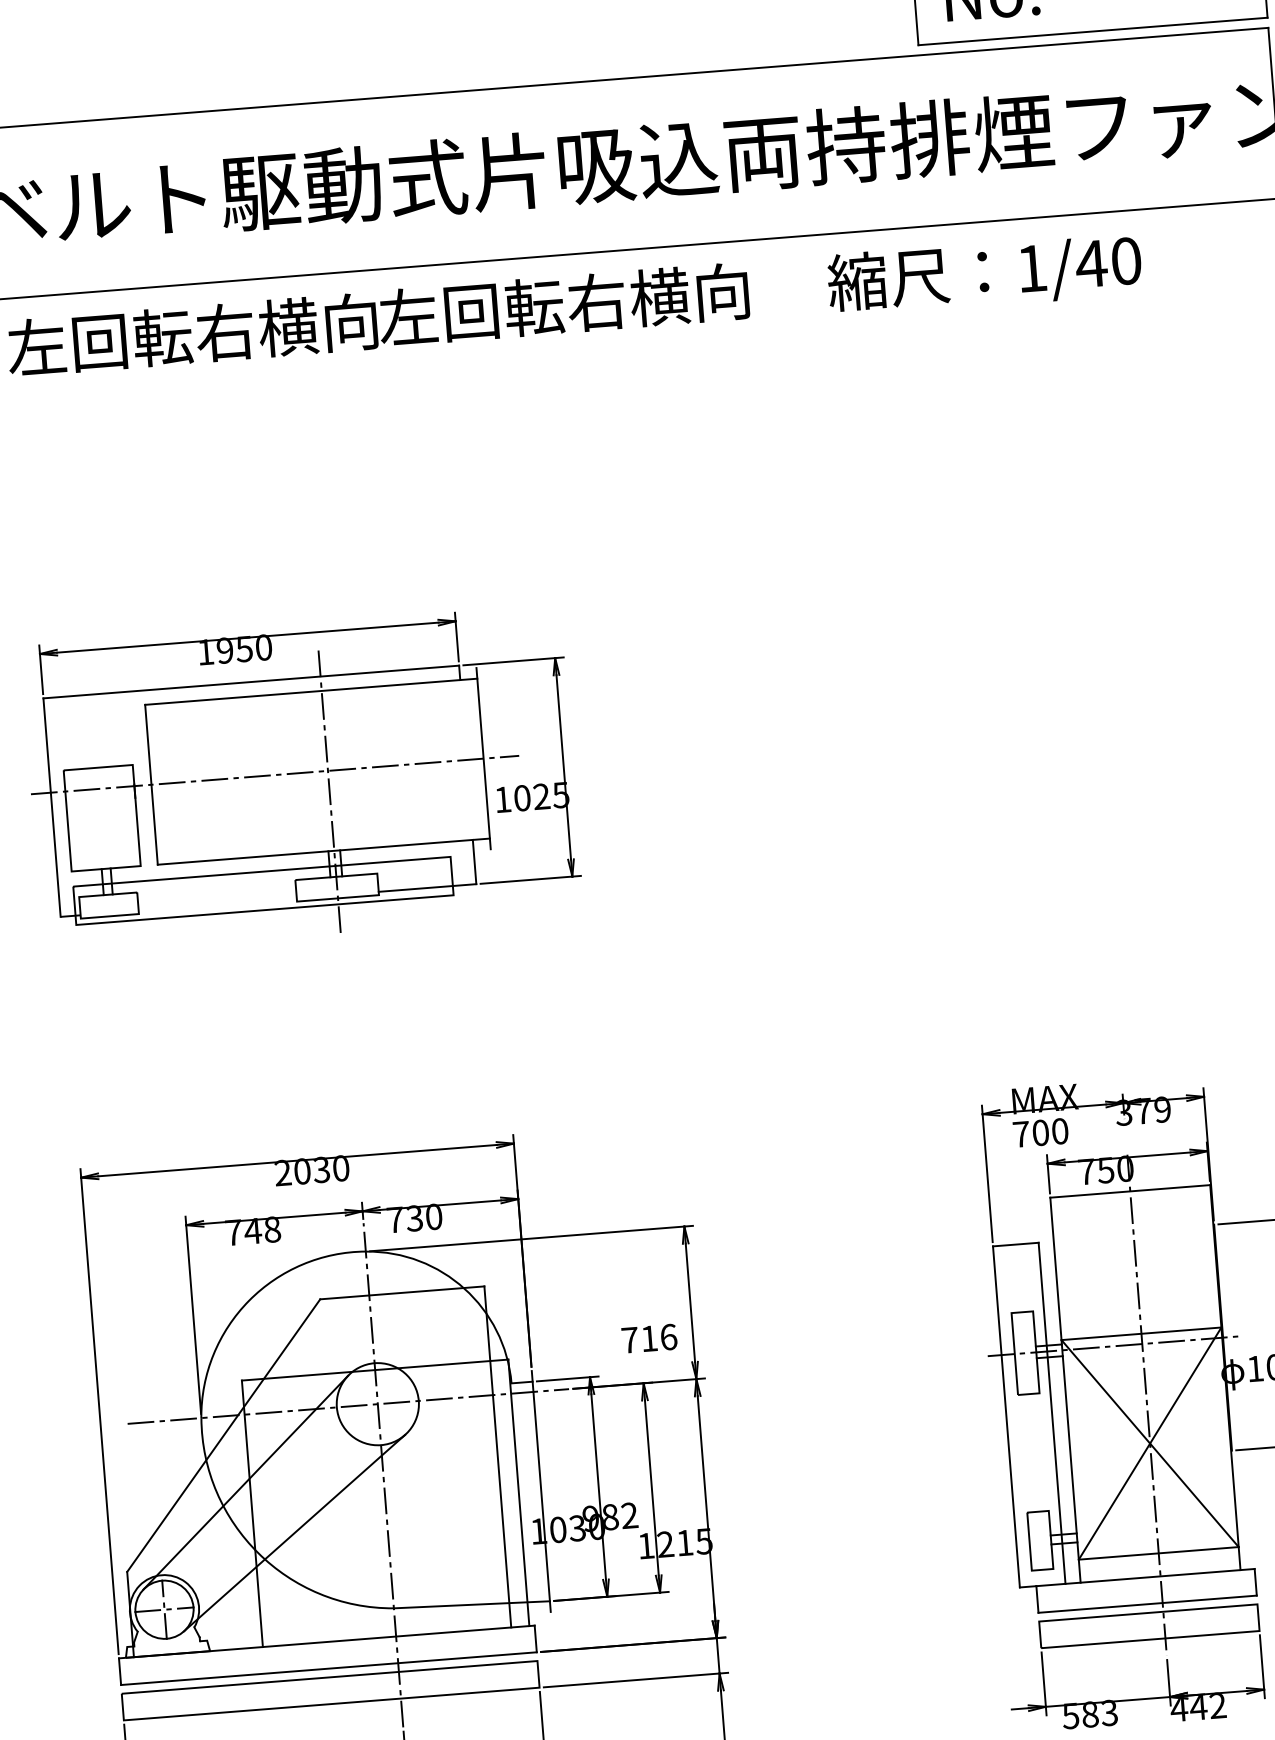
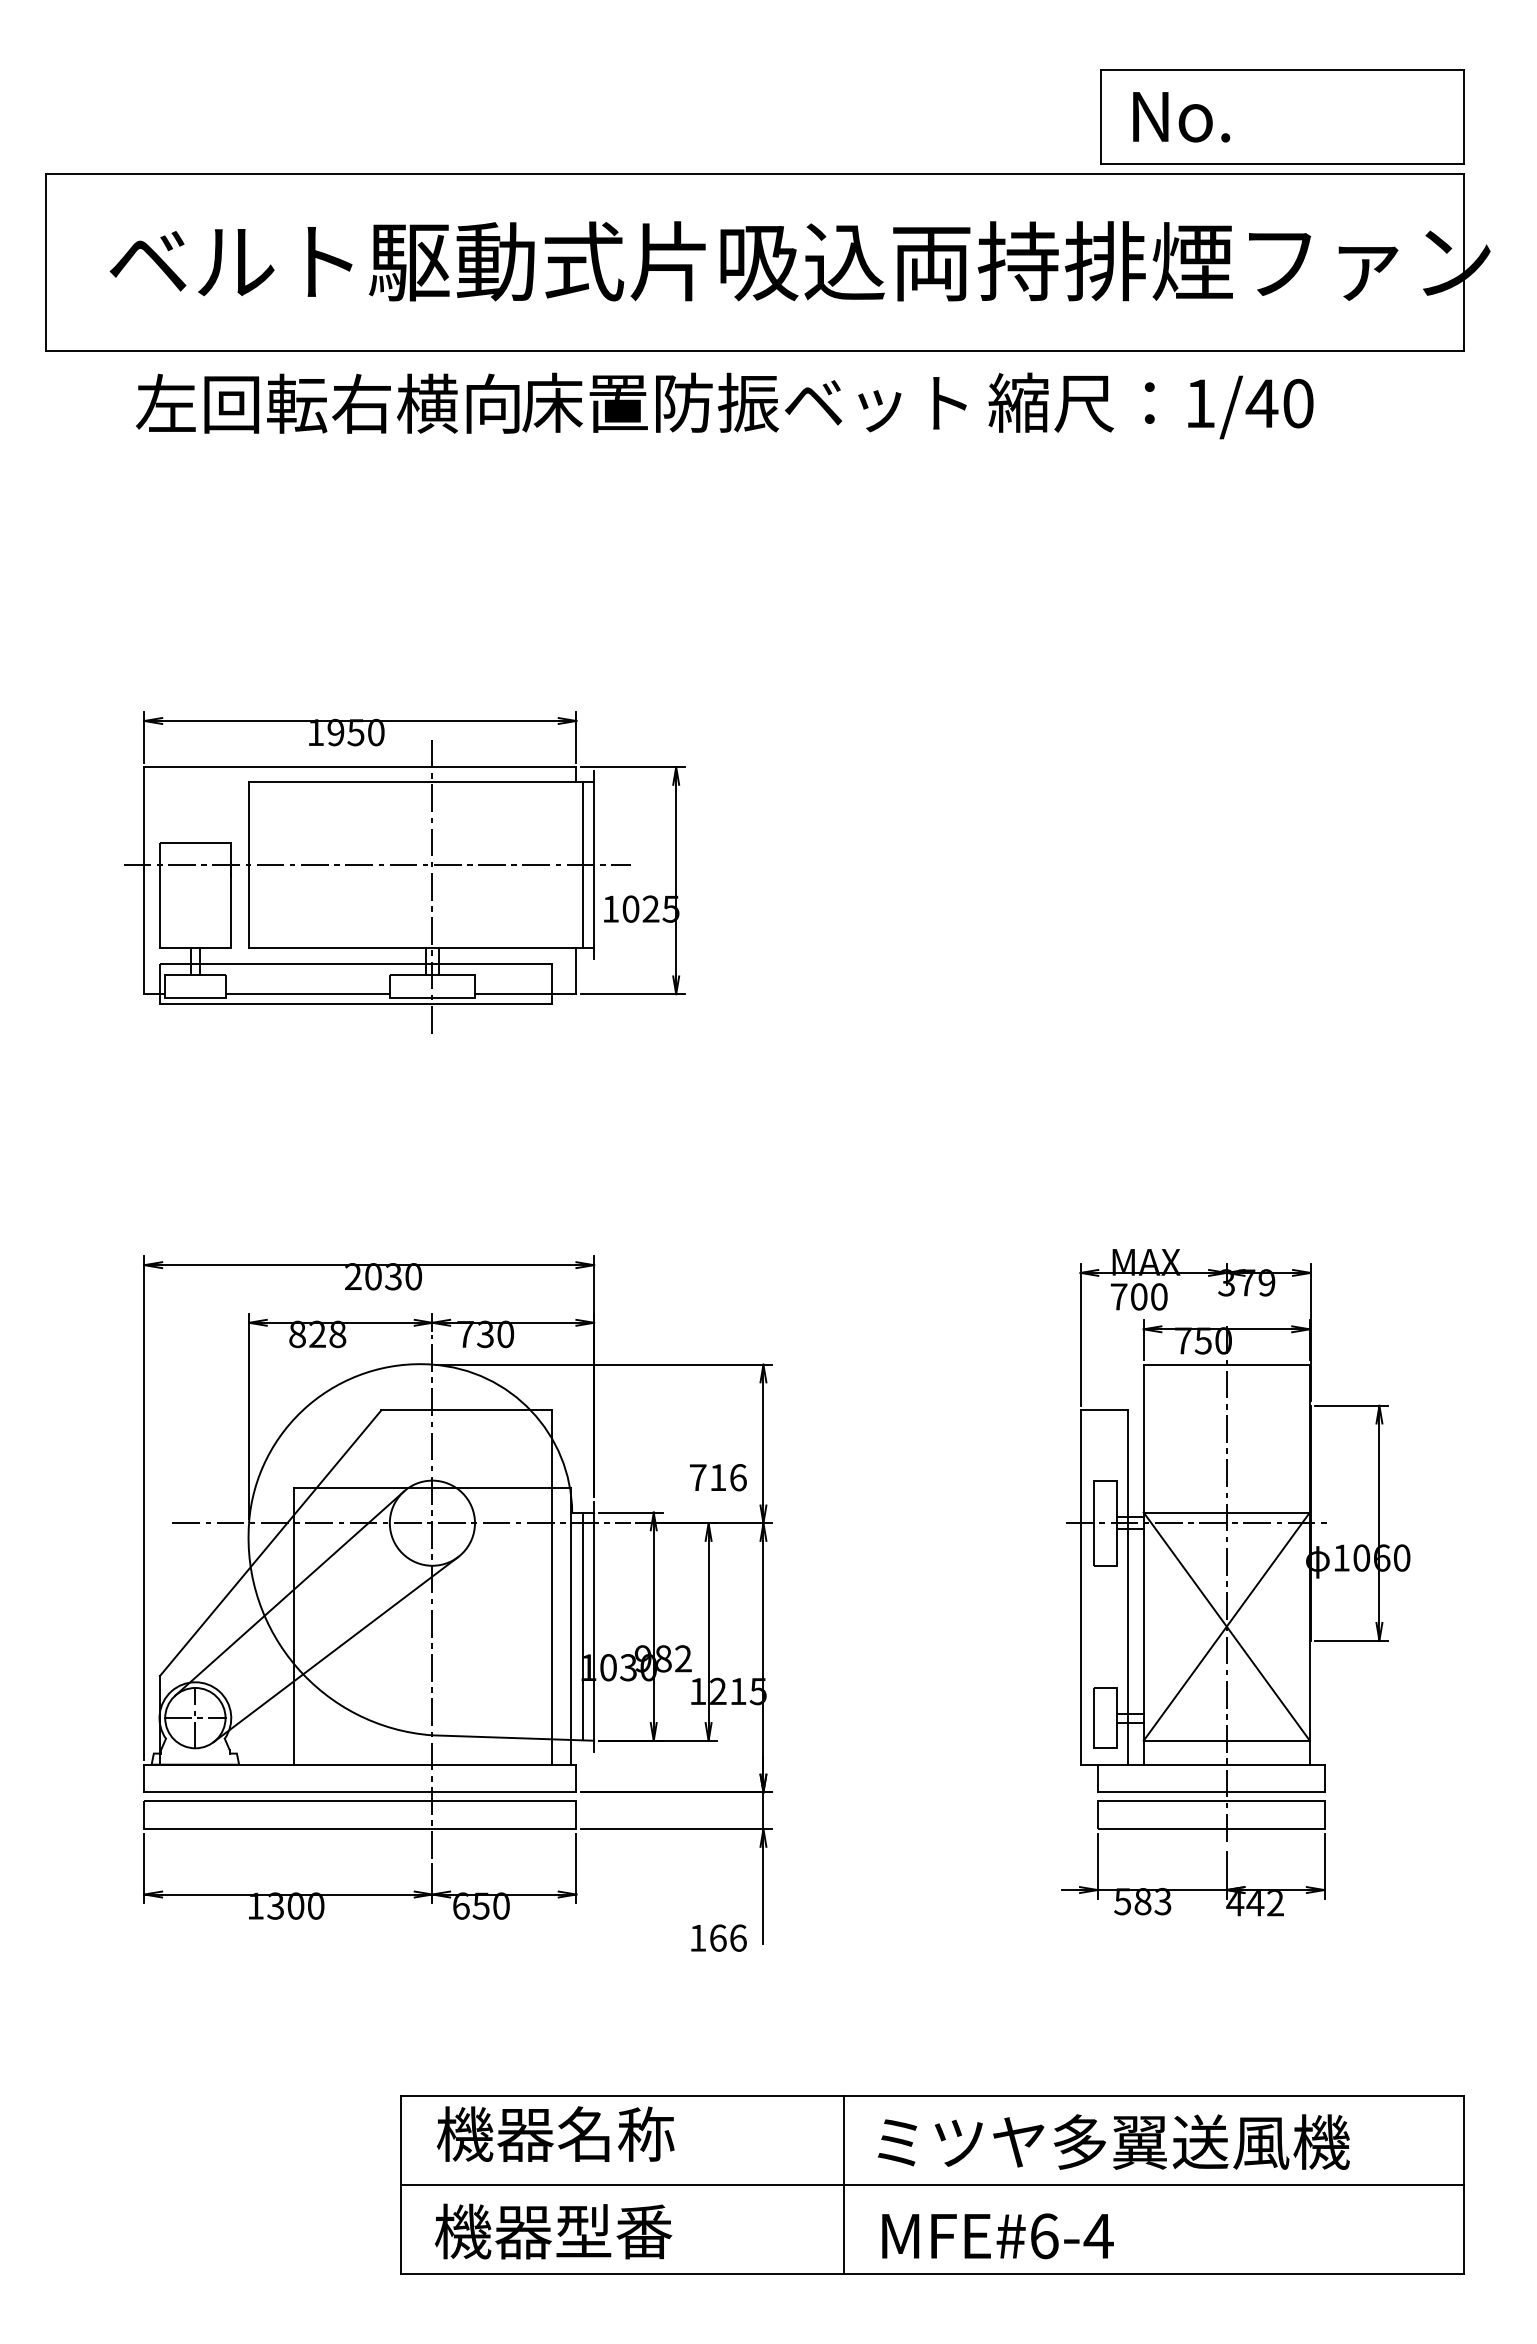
text: (593, 302) -> (744, 402), 左回転右横向 -> 床置防振ベット
line: (473, 759) -> (583, 865), added
line: (217, 904) -> (307, 994), added
text: (243, 1232) -> (307, 1334), 748 -> 828
line: (531, 1492) -> (583, 1626), added

